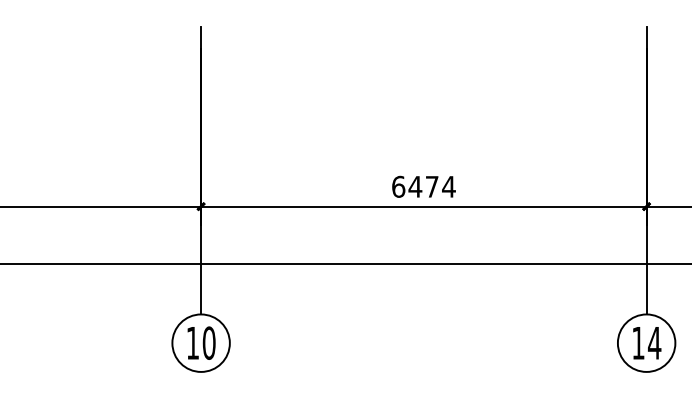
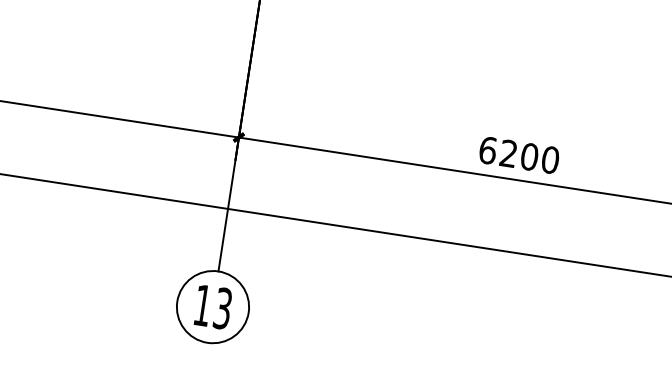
text: (431, 186) -> (528, 156), 6474 -> 6200
text: (208, 342) -> (222, 307), 10 -> 13

